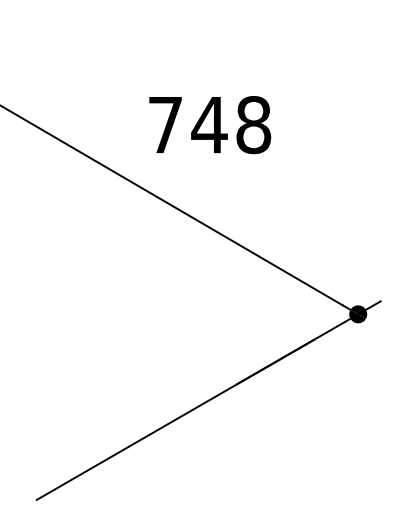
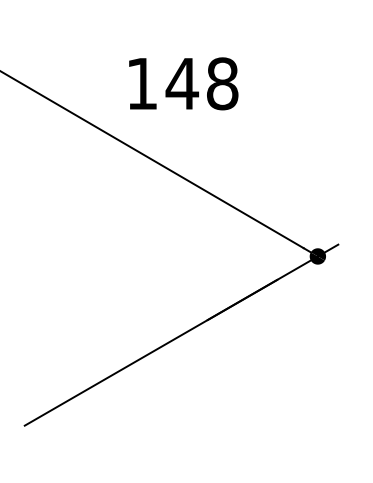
text: (164, 124) -> (141, 83), 748 -> 148

